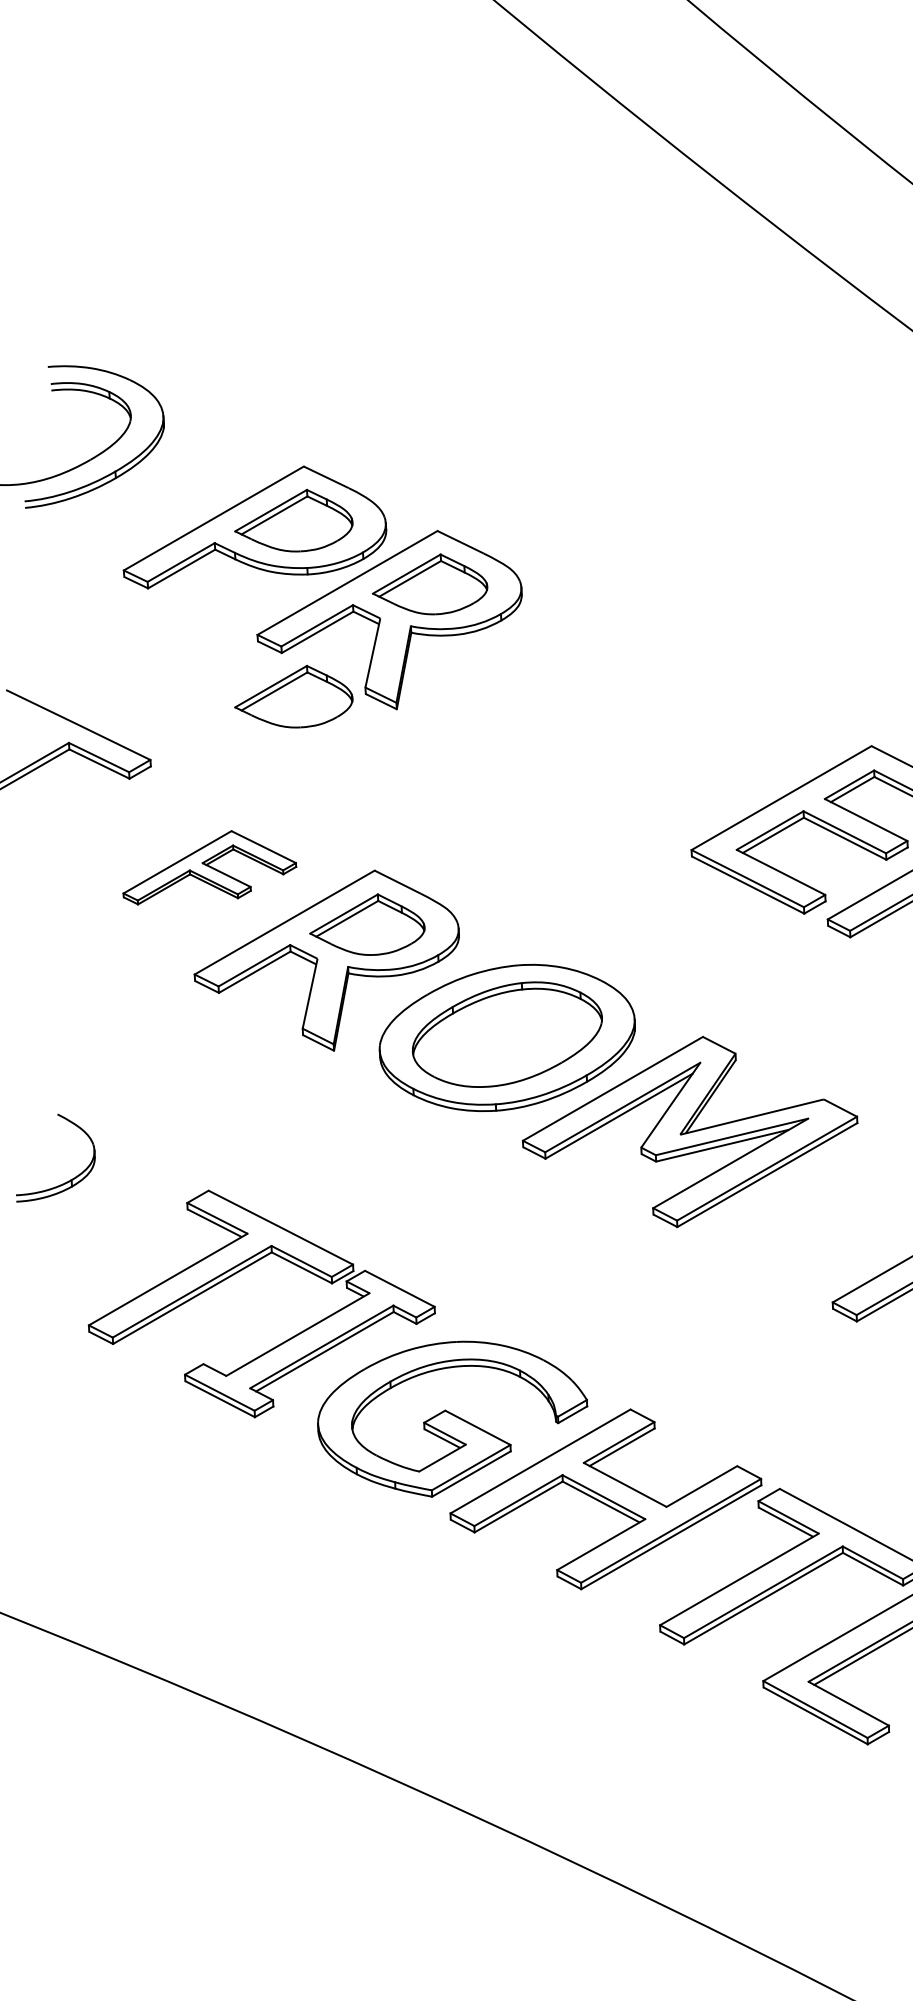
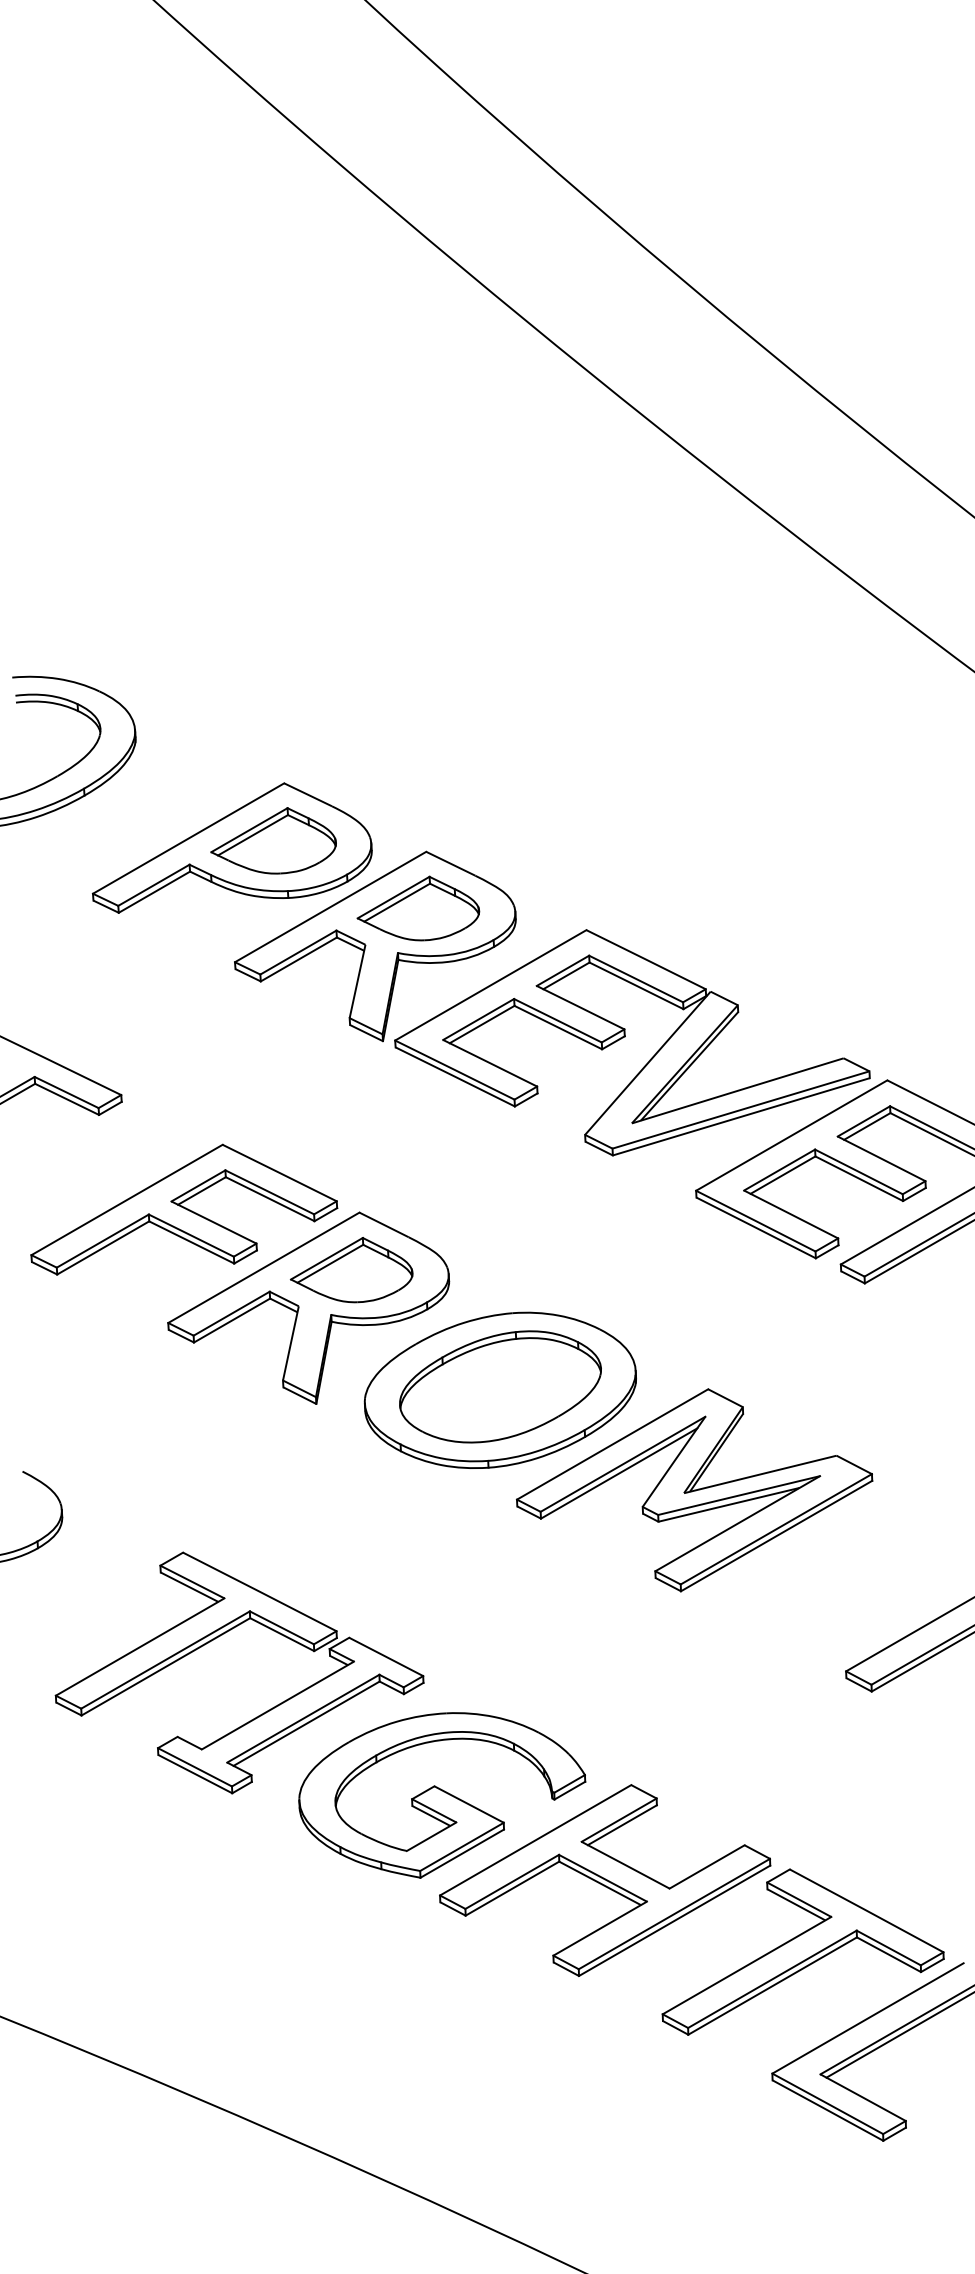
part: (293, 696) -> (273, 1027), removed
part: (625, 705) -> (625, 1037), added
part: (209, 867) -> (184, 1209), size x1.67

